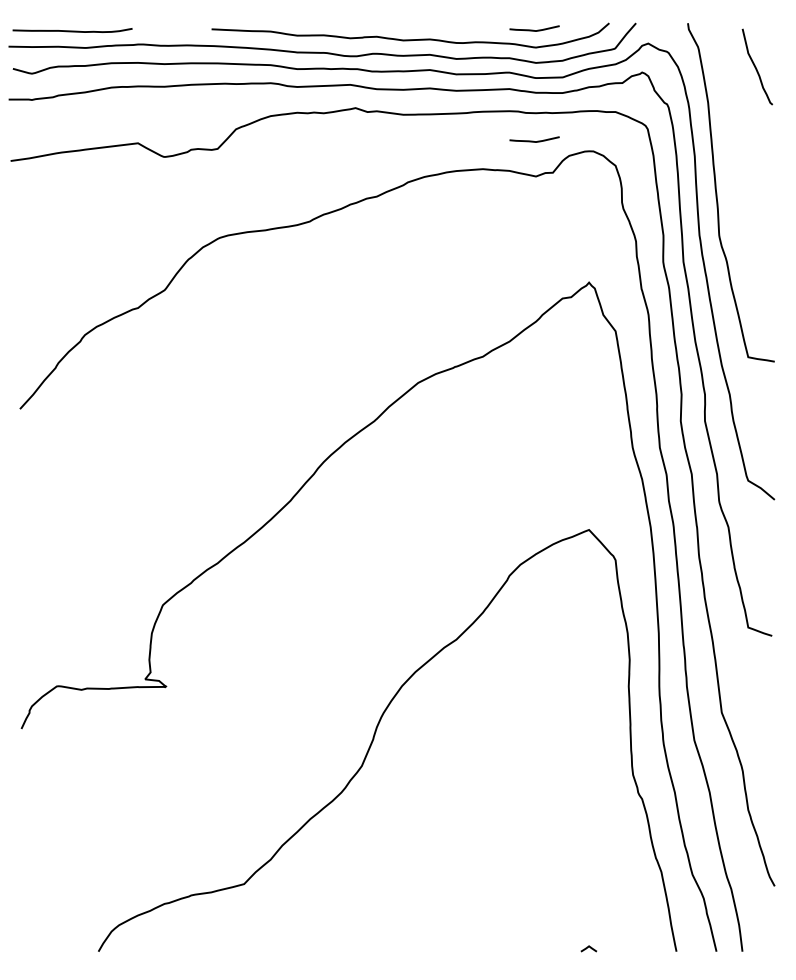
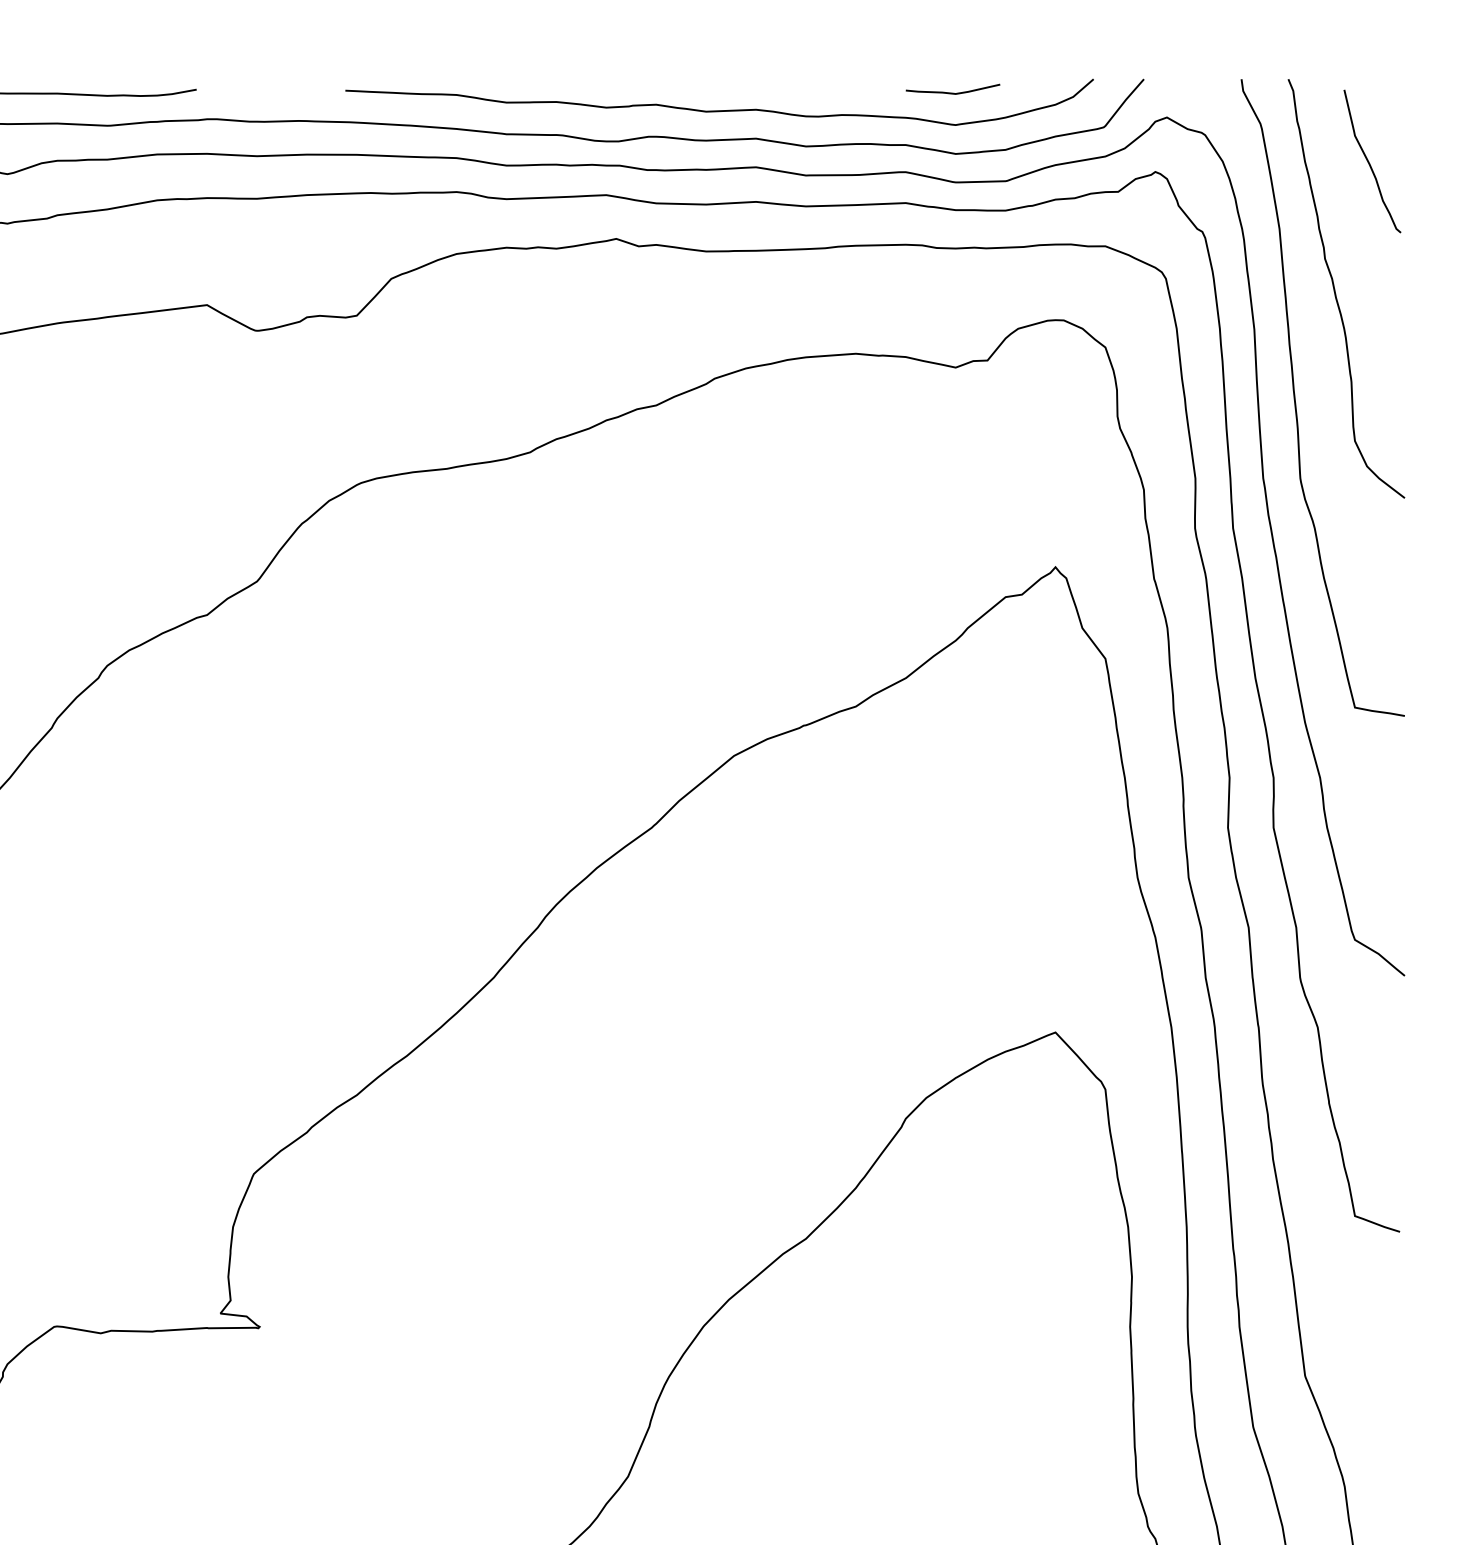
curve: (738, 134) -> (1336, 288), added
curve: (533, 140) -> (950, 299), removed

